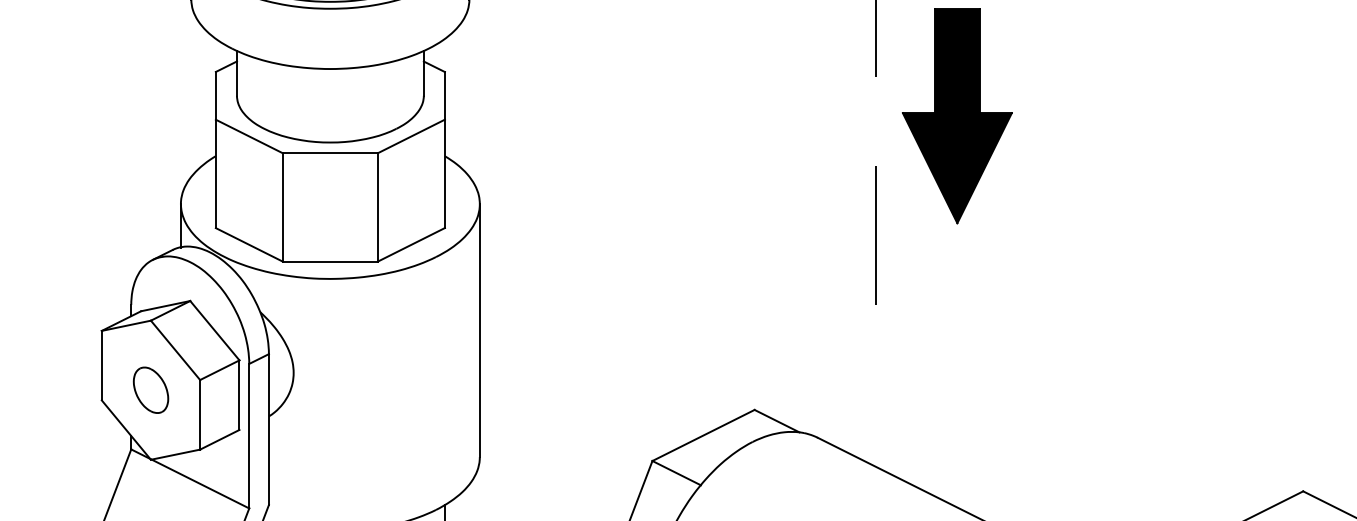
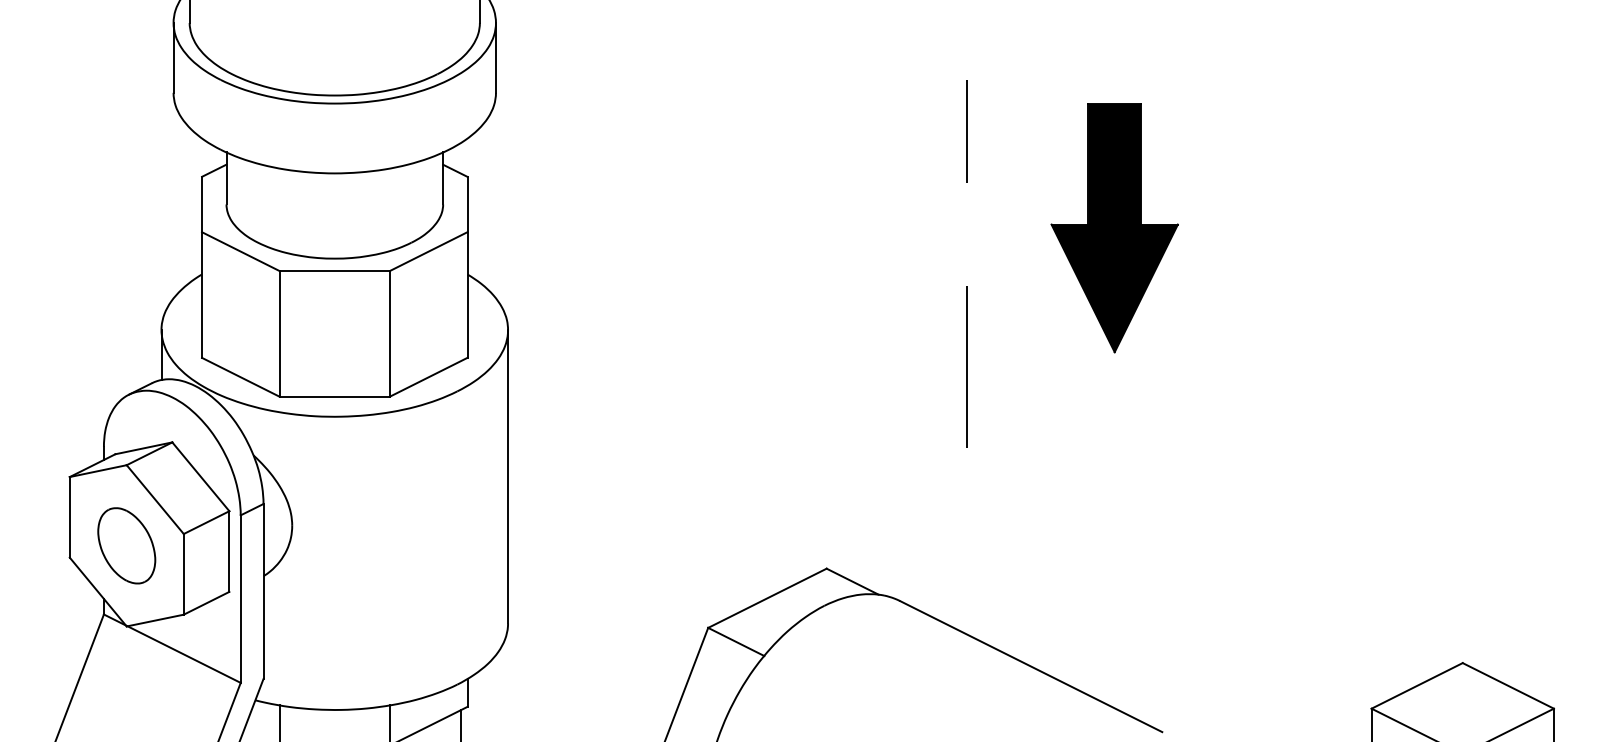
part: (957, 116) -> (1114, 228), moved
part: (150, 389) -> (126, 545), size x1.43

